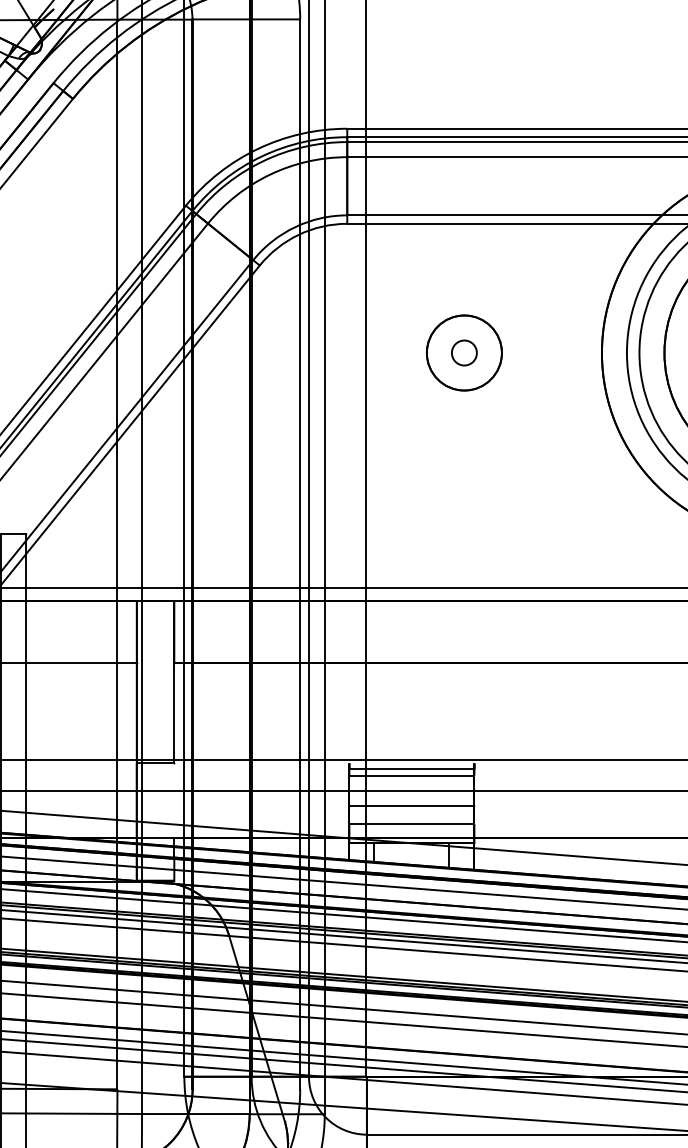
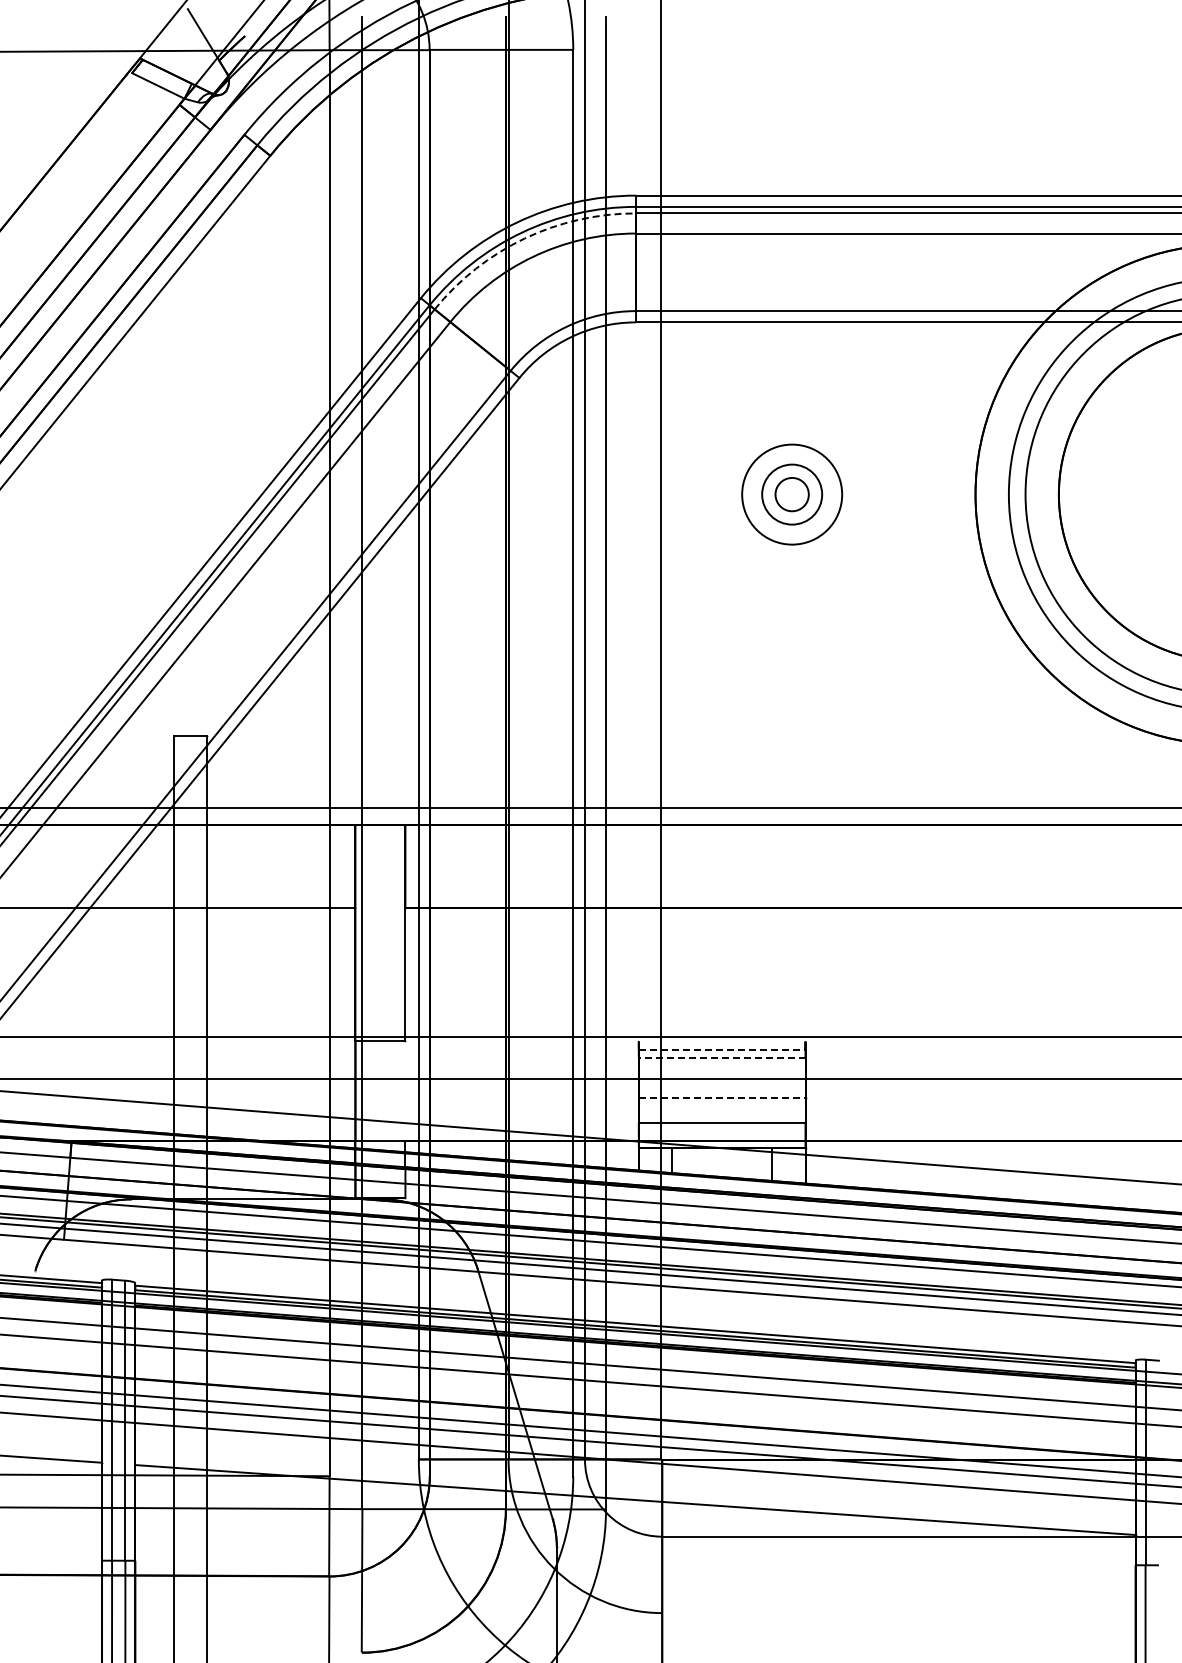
arc: (263, 160) -> (524, 238), solid -> dashed
circle: (464, 352) -> (792, 494), size x0.6
line: (412, 769) -> (722, 1049), solid -> dashed
line: (411, 775) -> (721, 1058), solid -> dashed
line: (412, 805) -> (722, 1098), solid -> dashed

